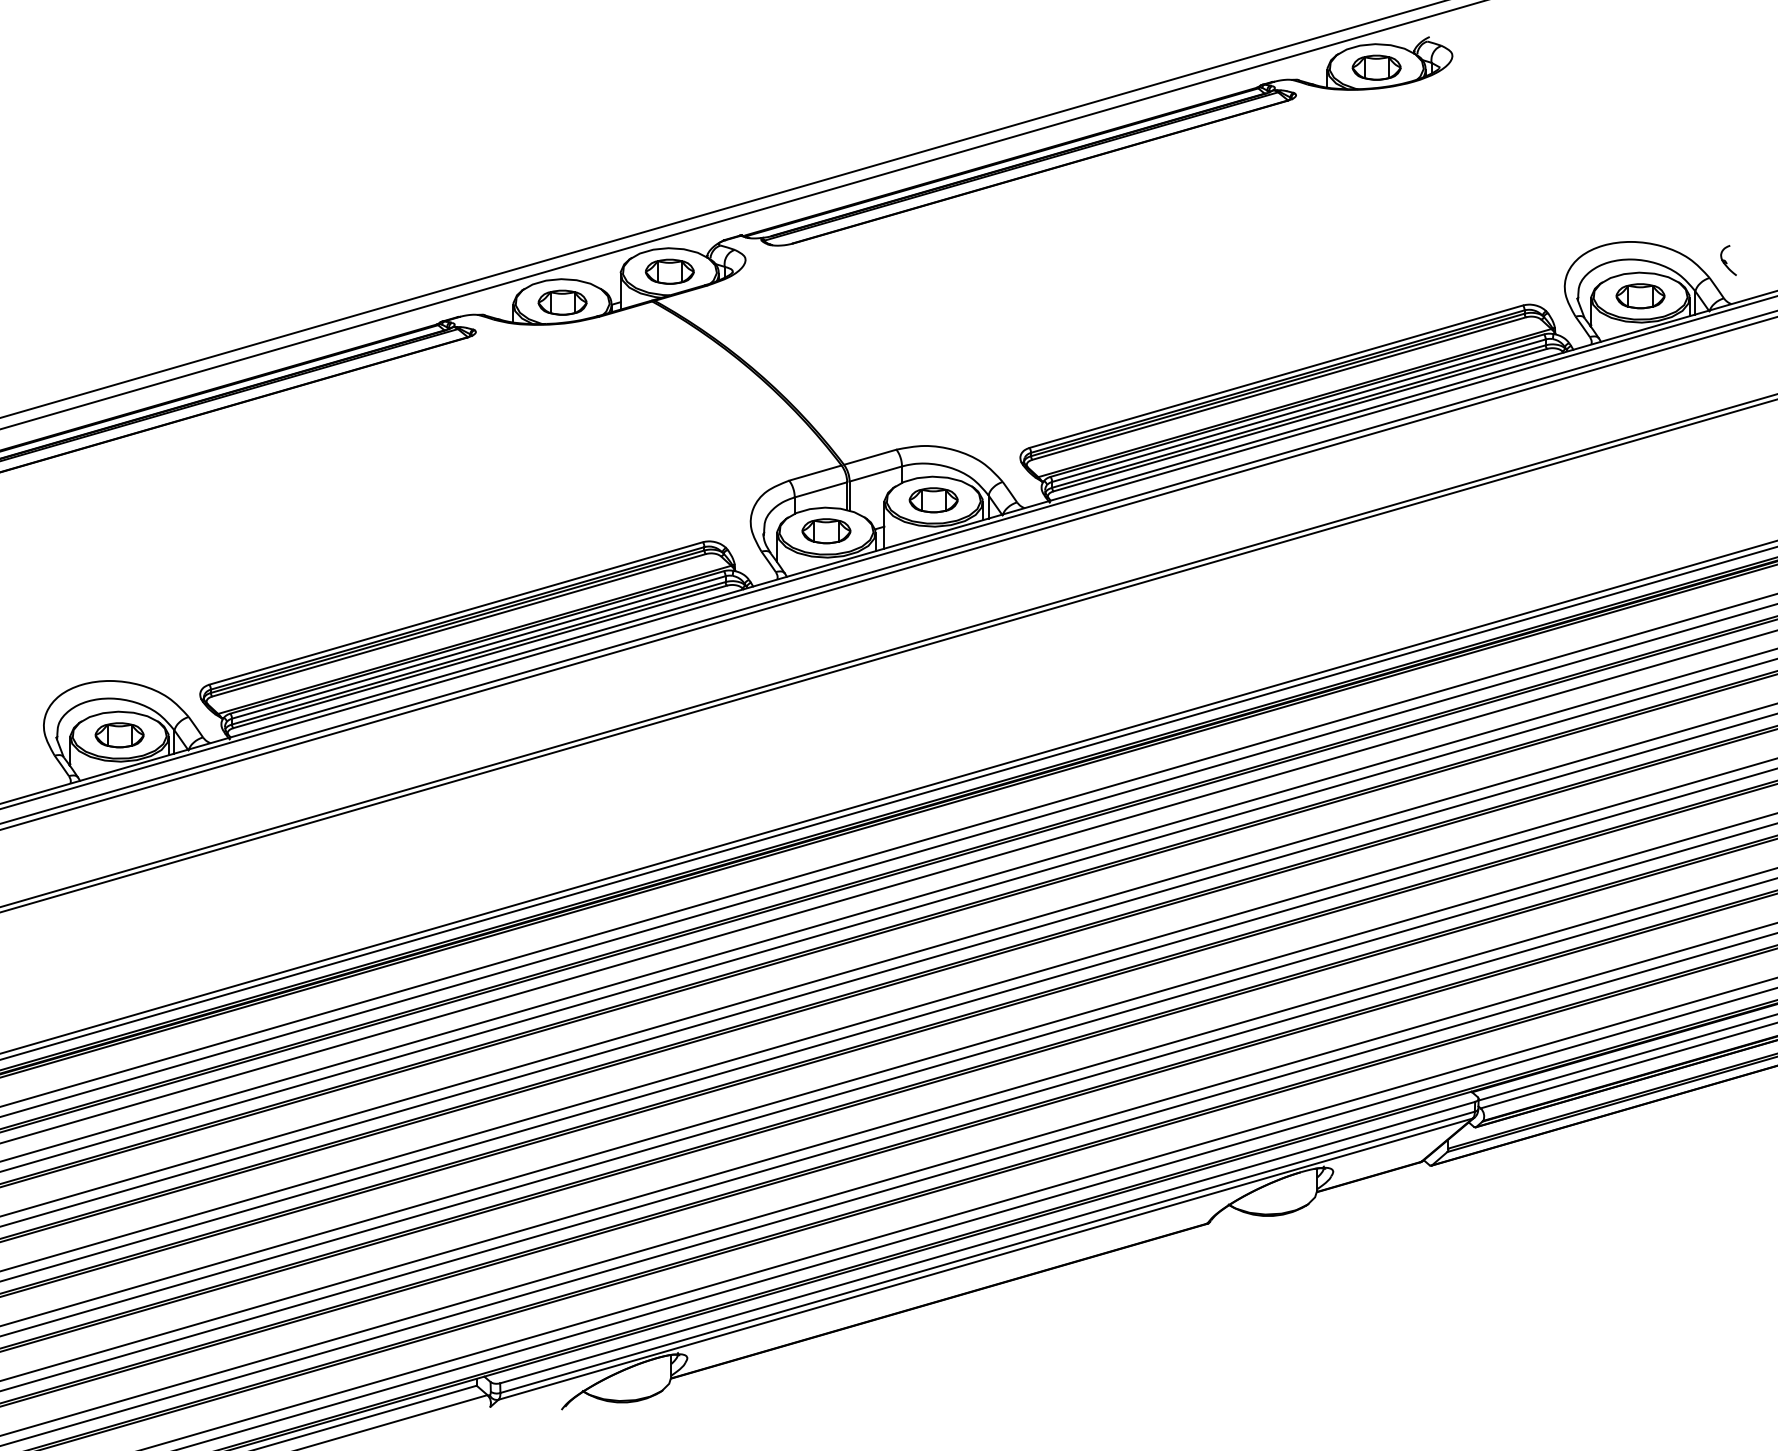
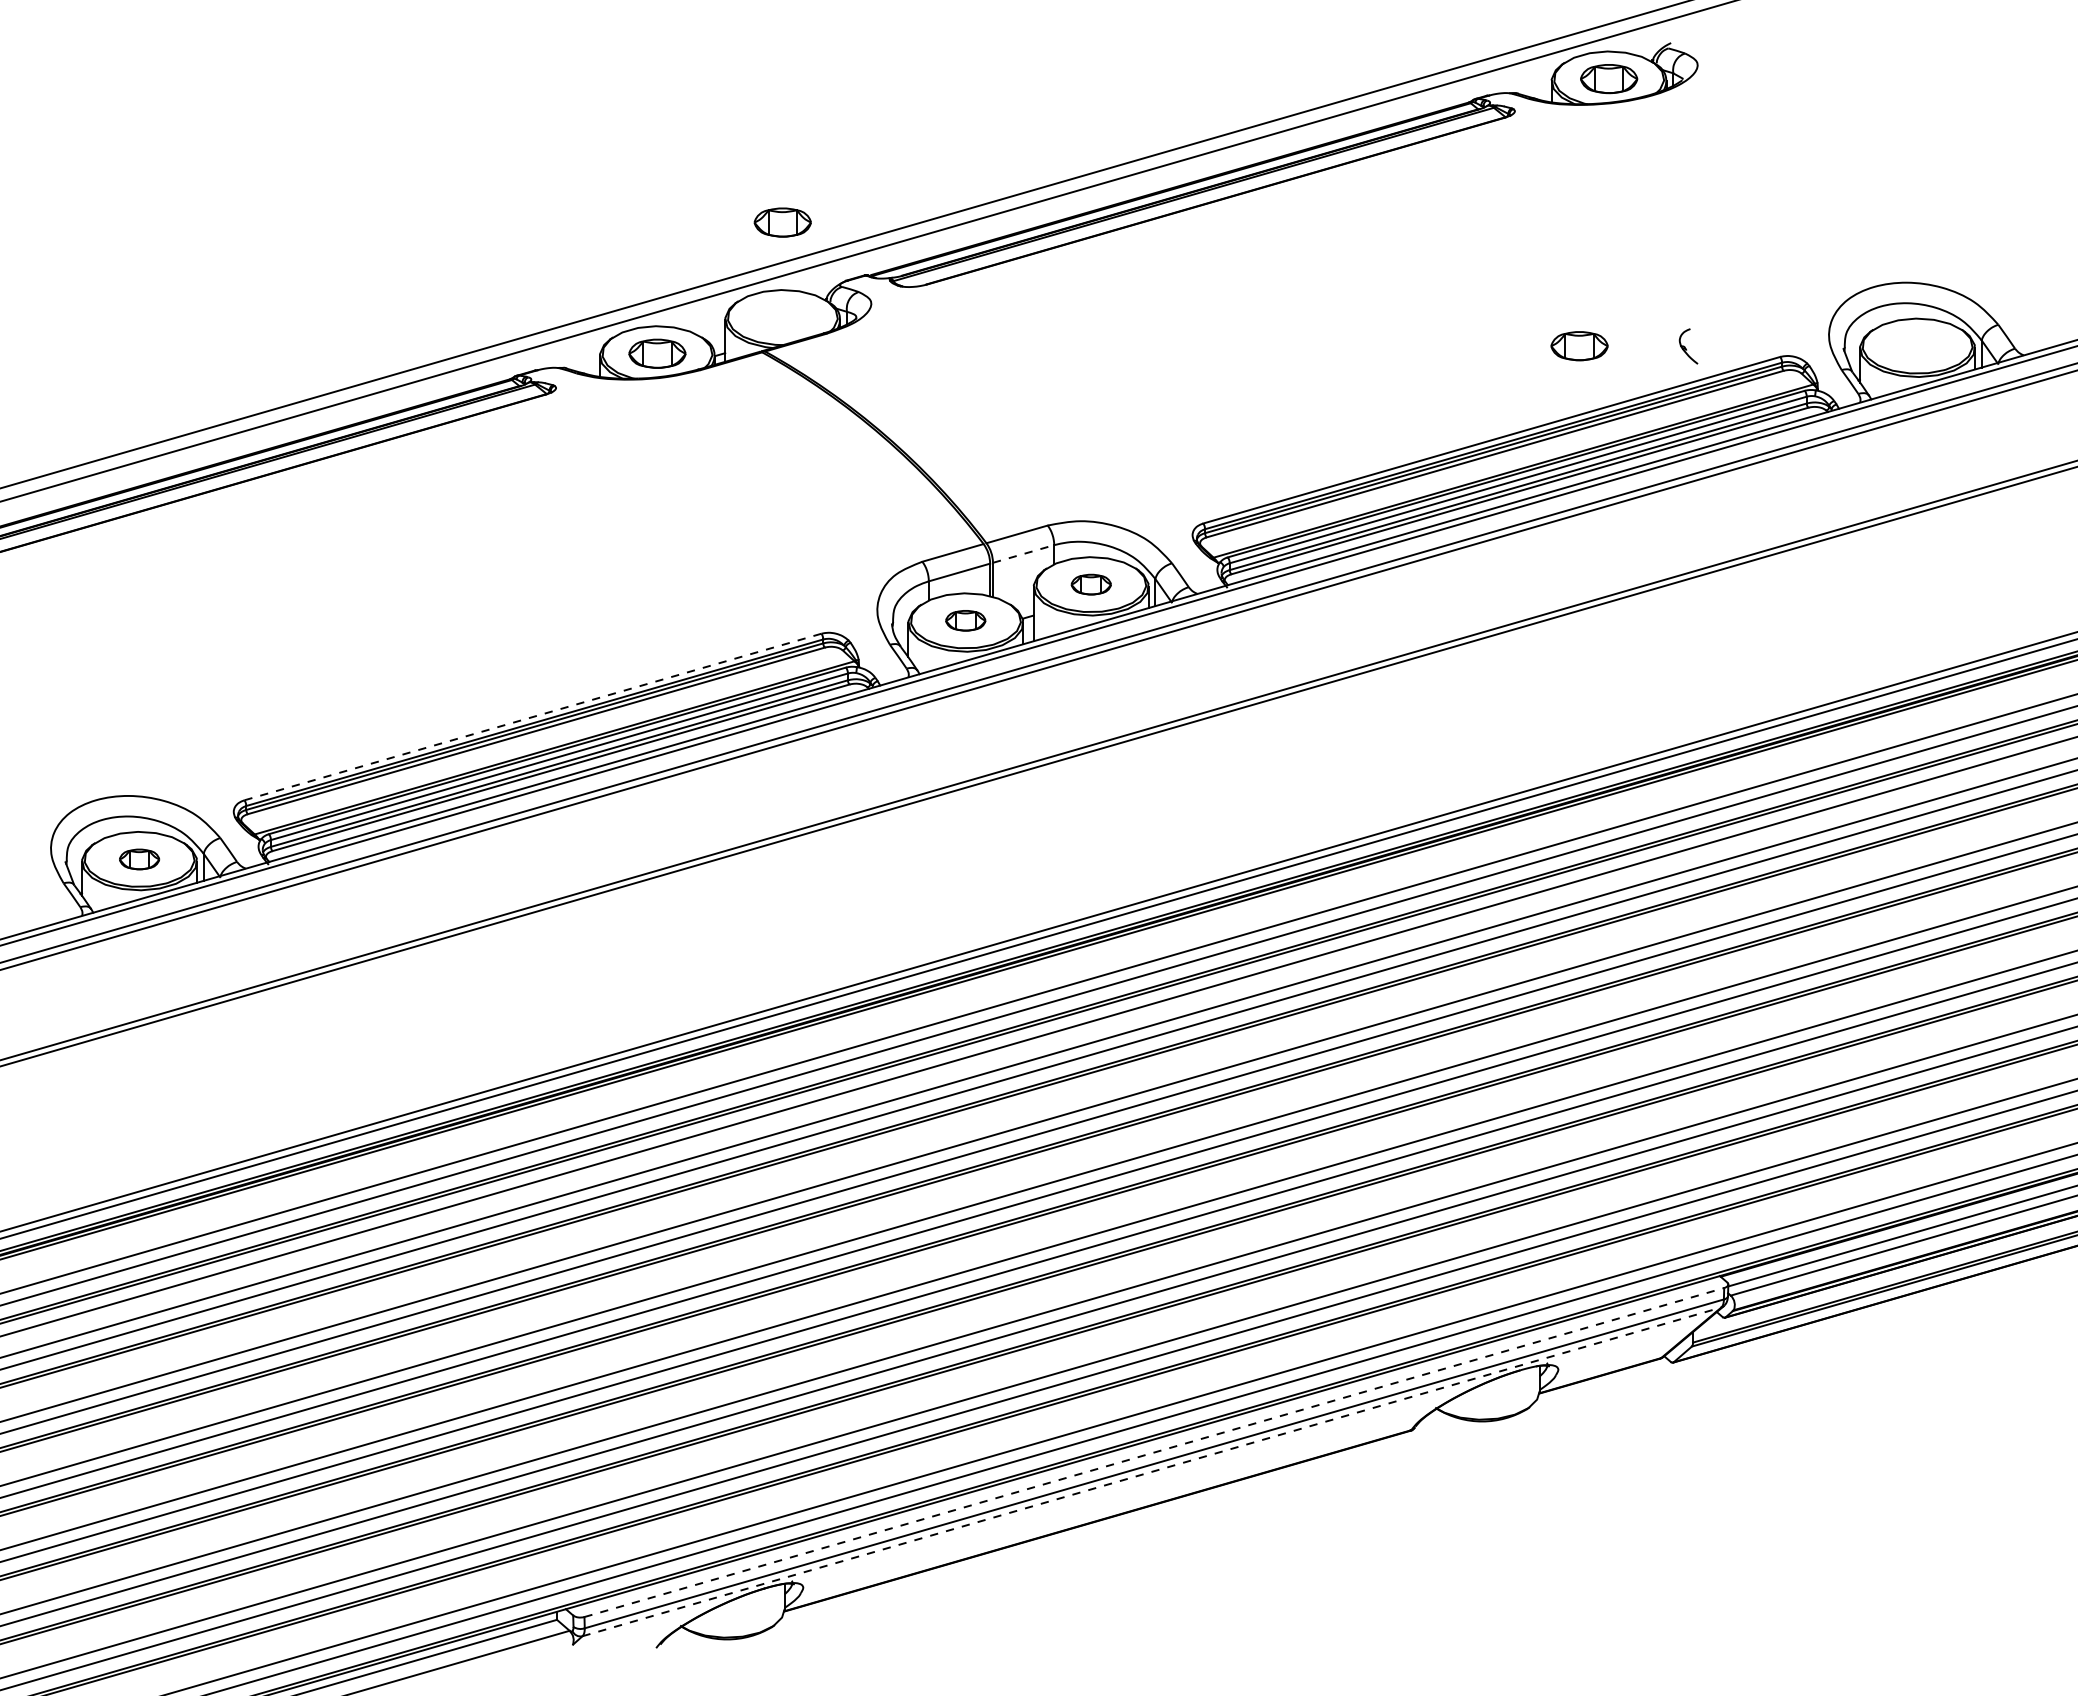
part: (1728, 260) -> (1688, 346), moved
part: (669, 271) -> (782, 222), moved
part: (1640, 296) -> (1579, 346), moved
line: (875, 474) -> (1023, 554), solid -> dashed
part: (933, 500) -> (1091, 584), size x0.7
part: (826, 530) -> (965, 620), size x0.7
line: (456, 613) -> (533, 716), solid -> dashed
part: (119, 735) -> (139, 859), size x0.7
line: (987, 1242) -> (1154, 1452), solid -> dashed
line: (985, 1258) -> (1151, 1471), solid -> dashed

